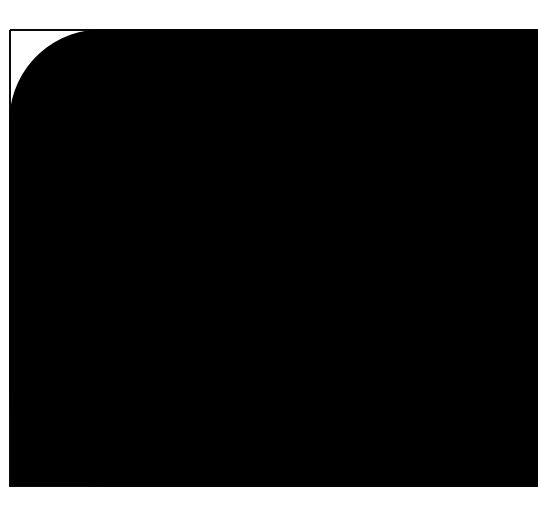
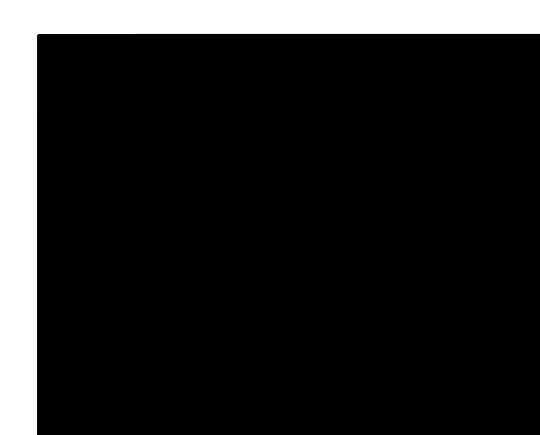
fill: (55, 75) -> (86, 82), added

